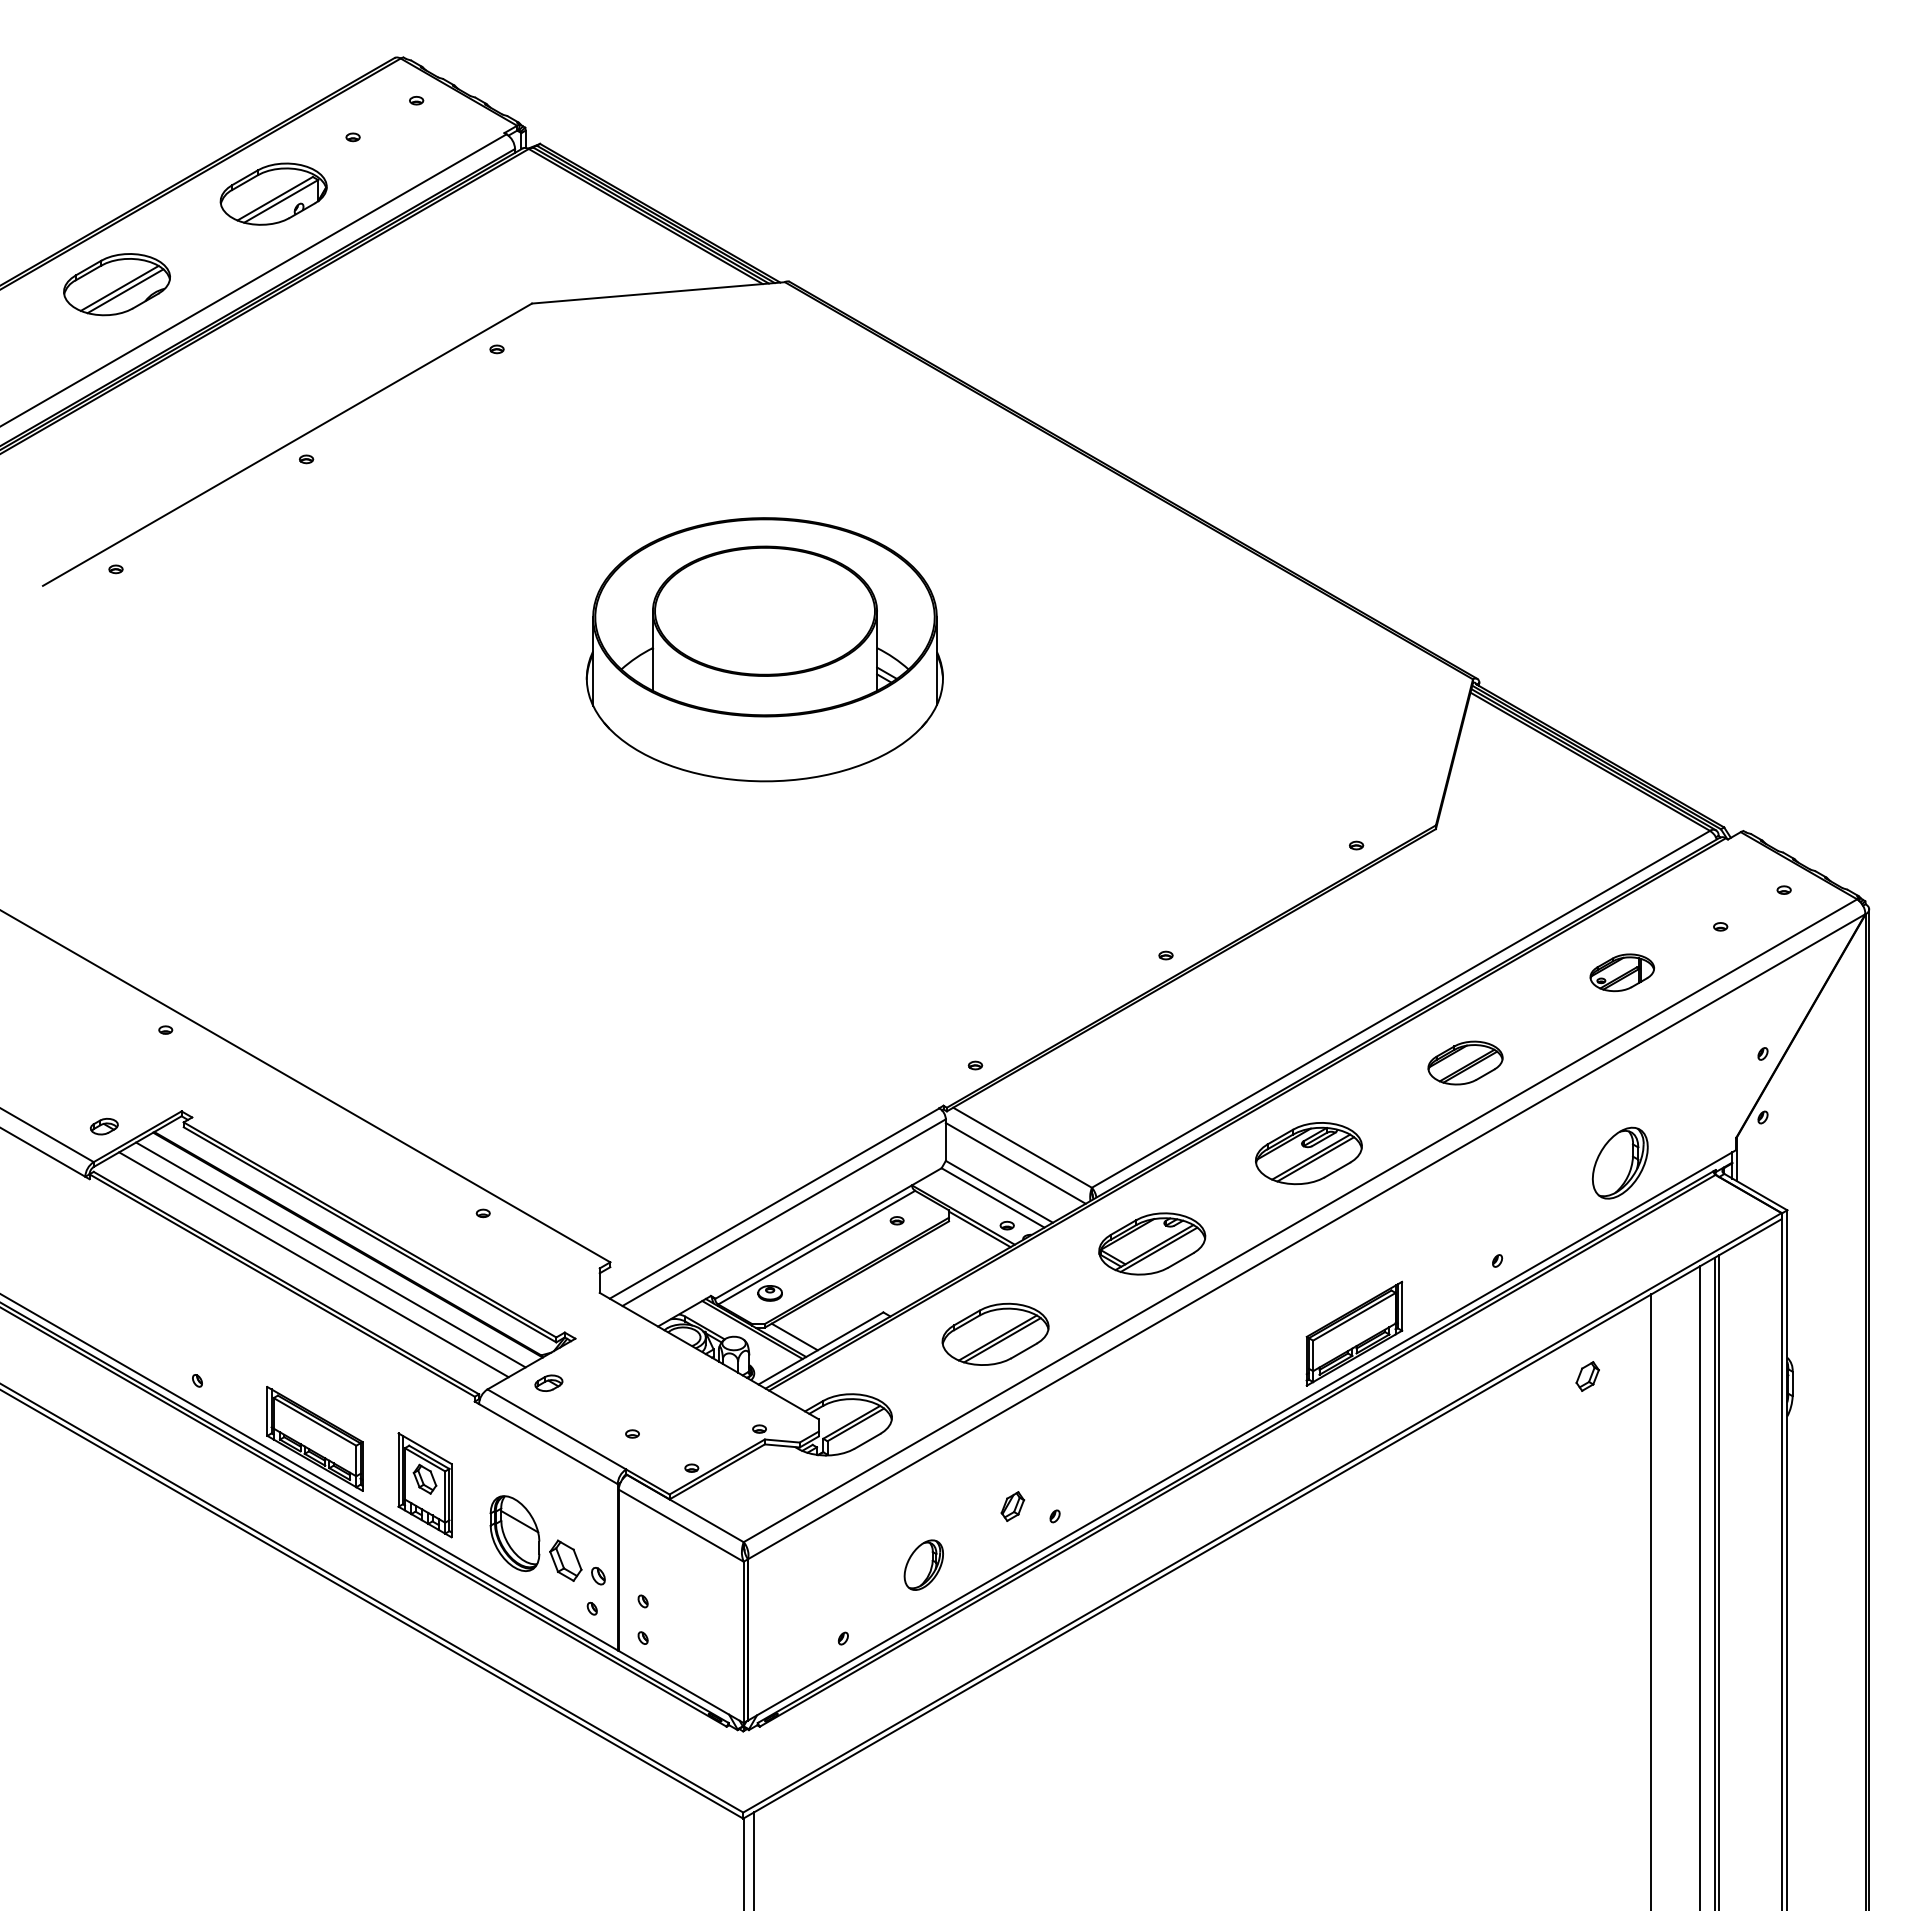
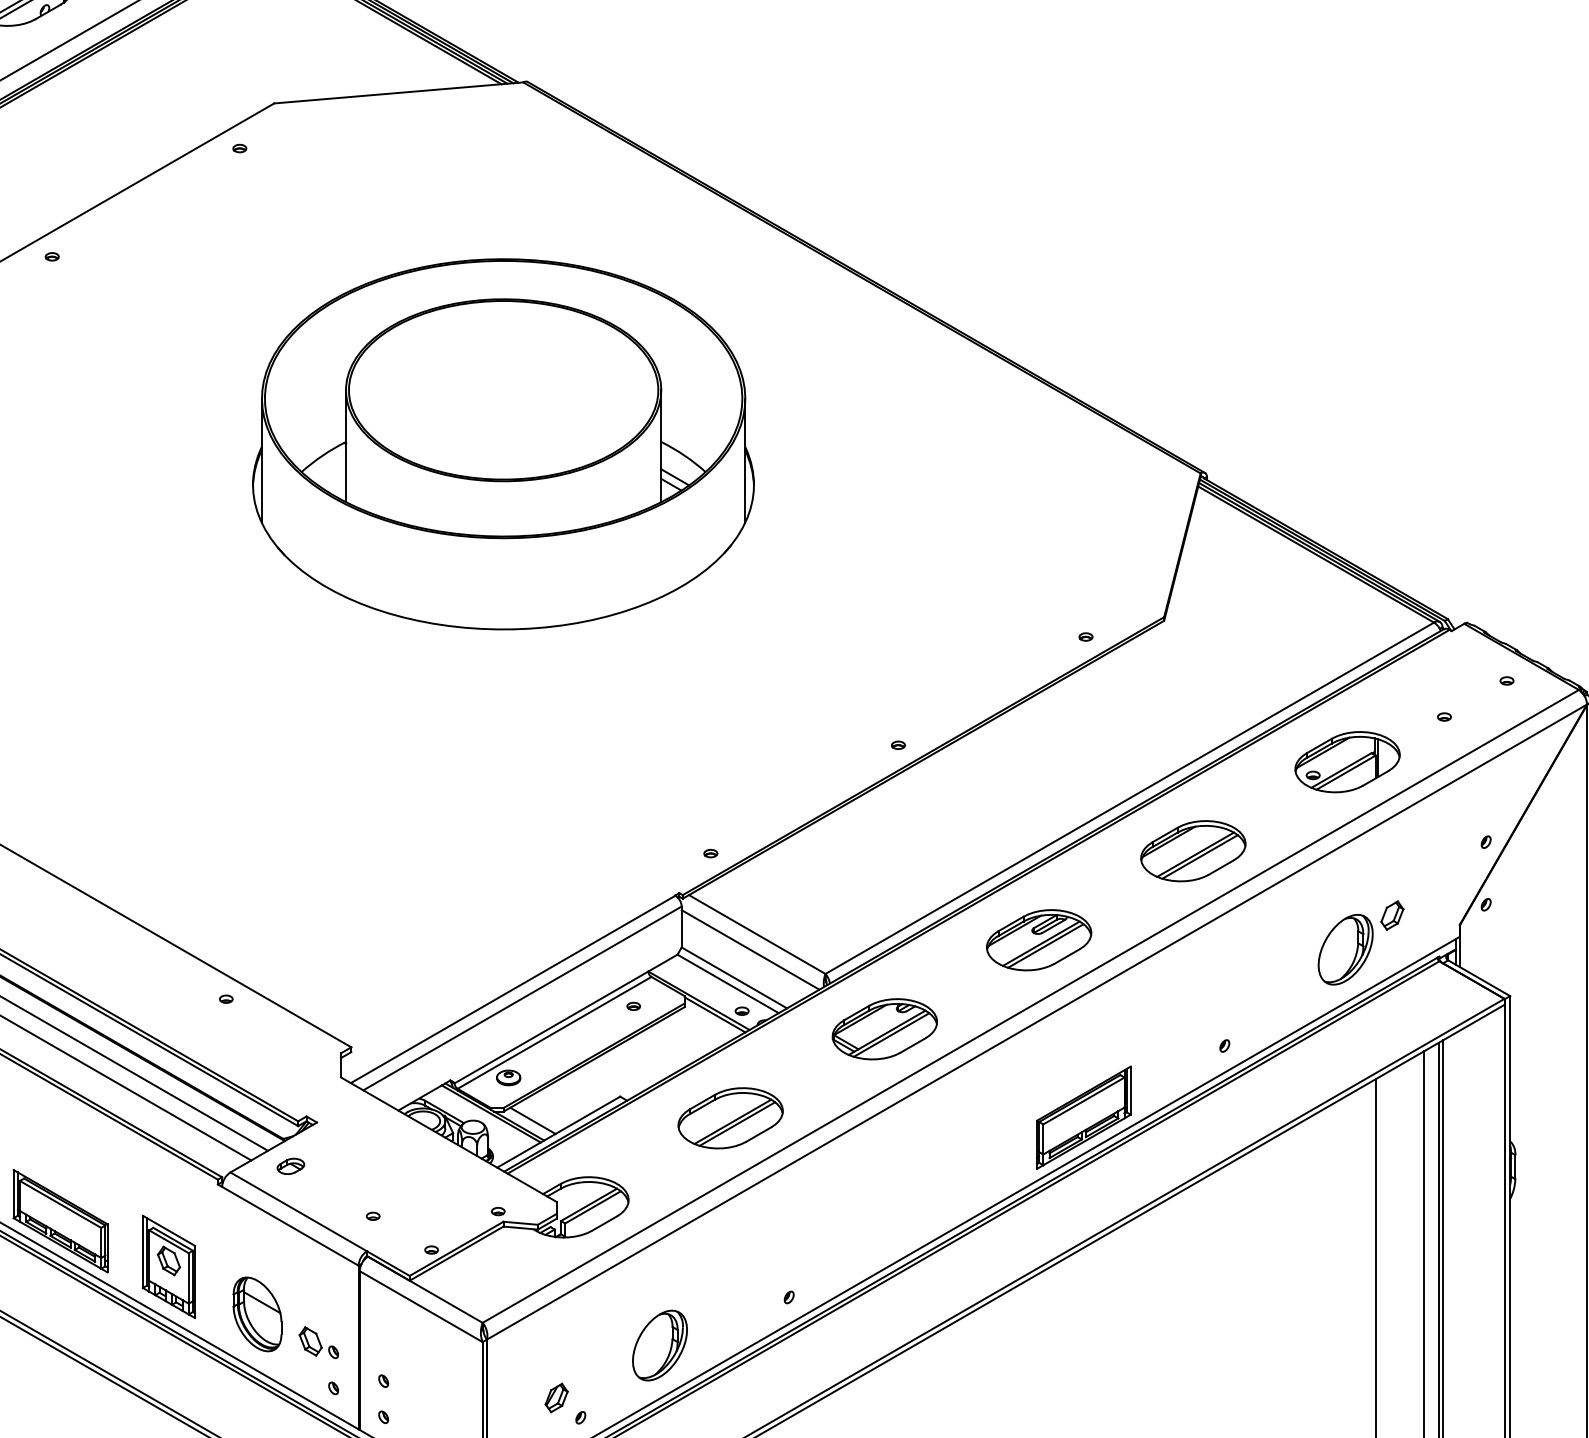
part: (764, 649) -> (503, 444), size x1.43
part: (1622, 972) -> (1347, 762), size x1.67
part: (1465, 1062) -> (1193, 850), size x1.43
part: (1587, 1376) -> (1392, 915), moved
part: (1012, 1506) -> (556, 1397), moved
part: (576, 1561) -> (318, 1341), size x0.71
part: (923, 1564) -> (659, 1344), size x1.43

